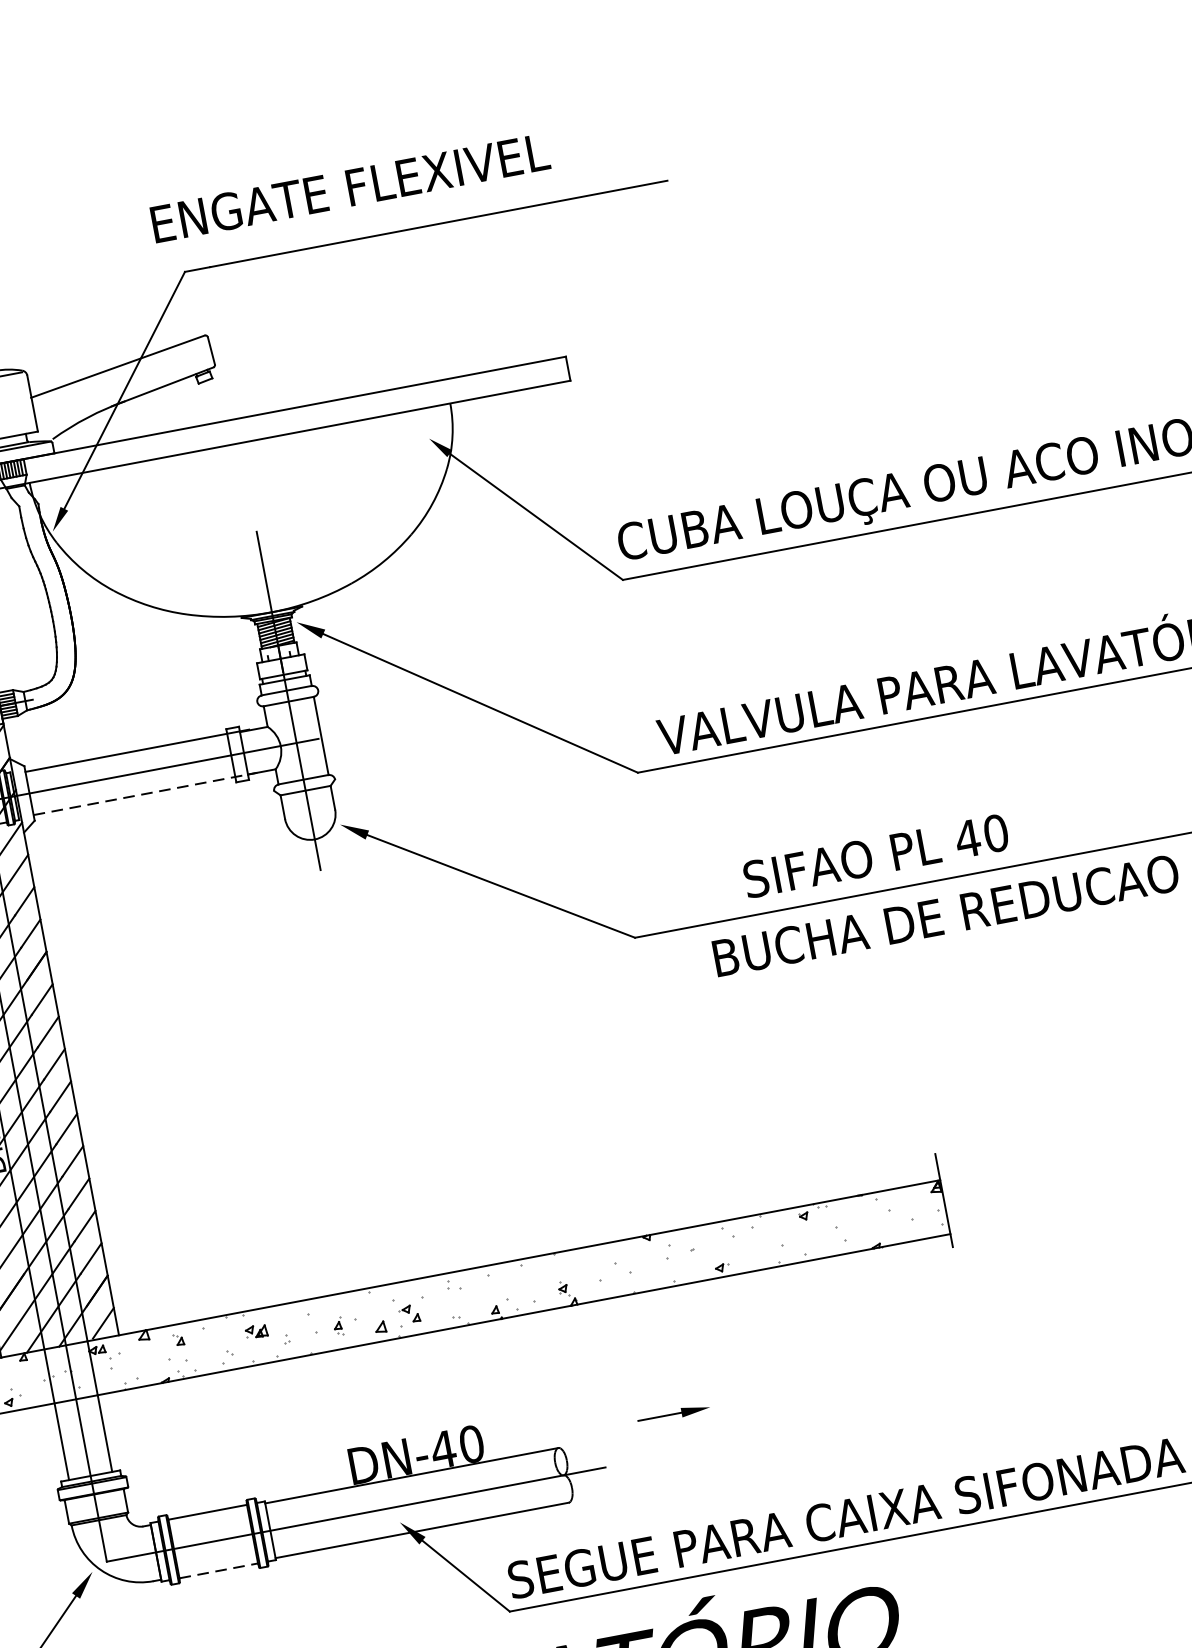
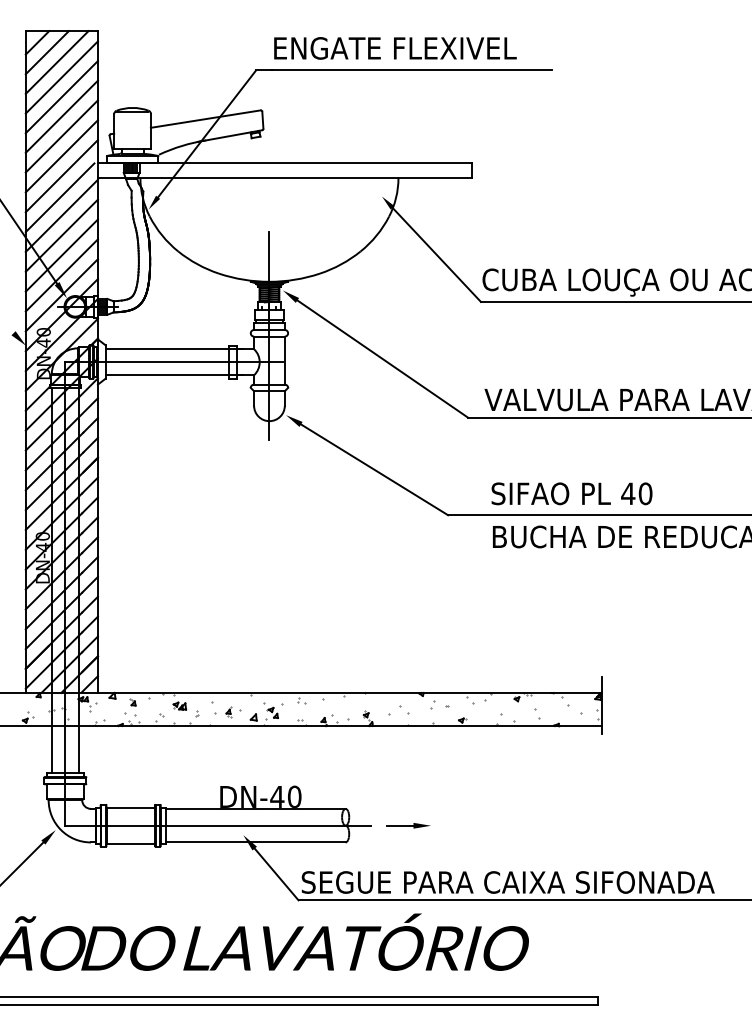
text: (350, 188) -> (395, 48), moved
line: (145, 794) -> (174, 375), dashed -> solid
text: (875, 855) -> (571, 493), moved
part: (673, 1413) -> (408, 825), moved
line: (220, 1570) -> (131, 843), dashed -> solid

